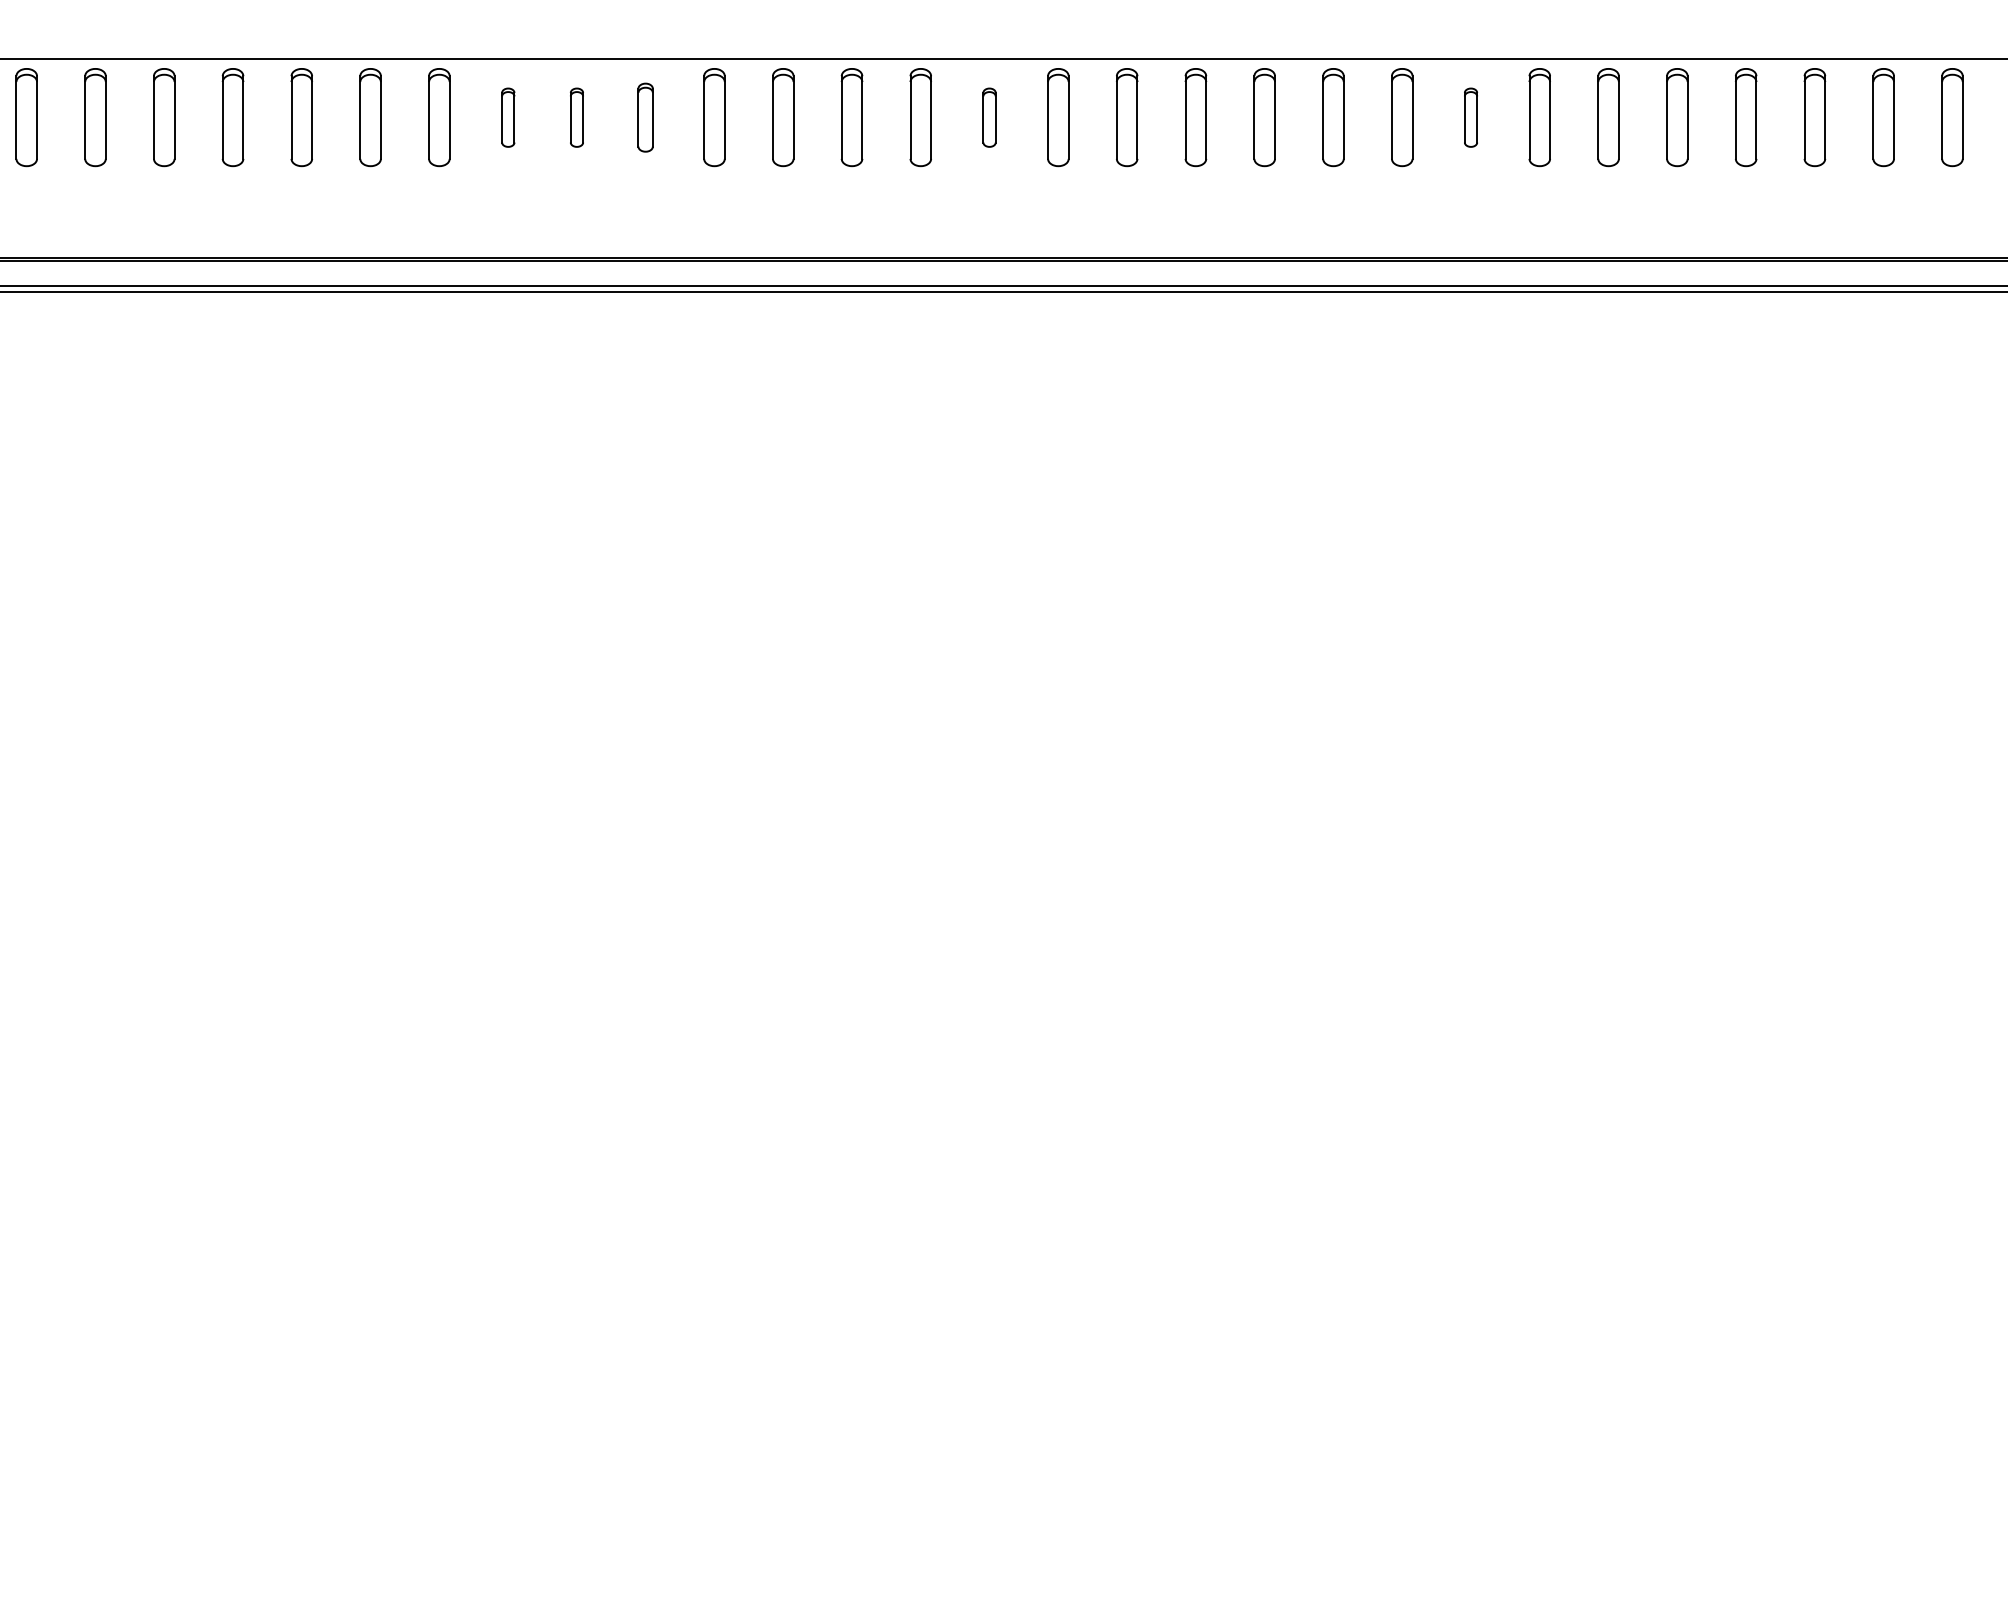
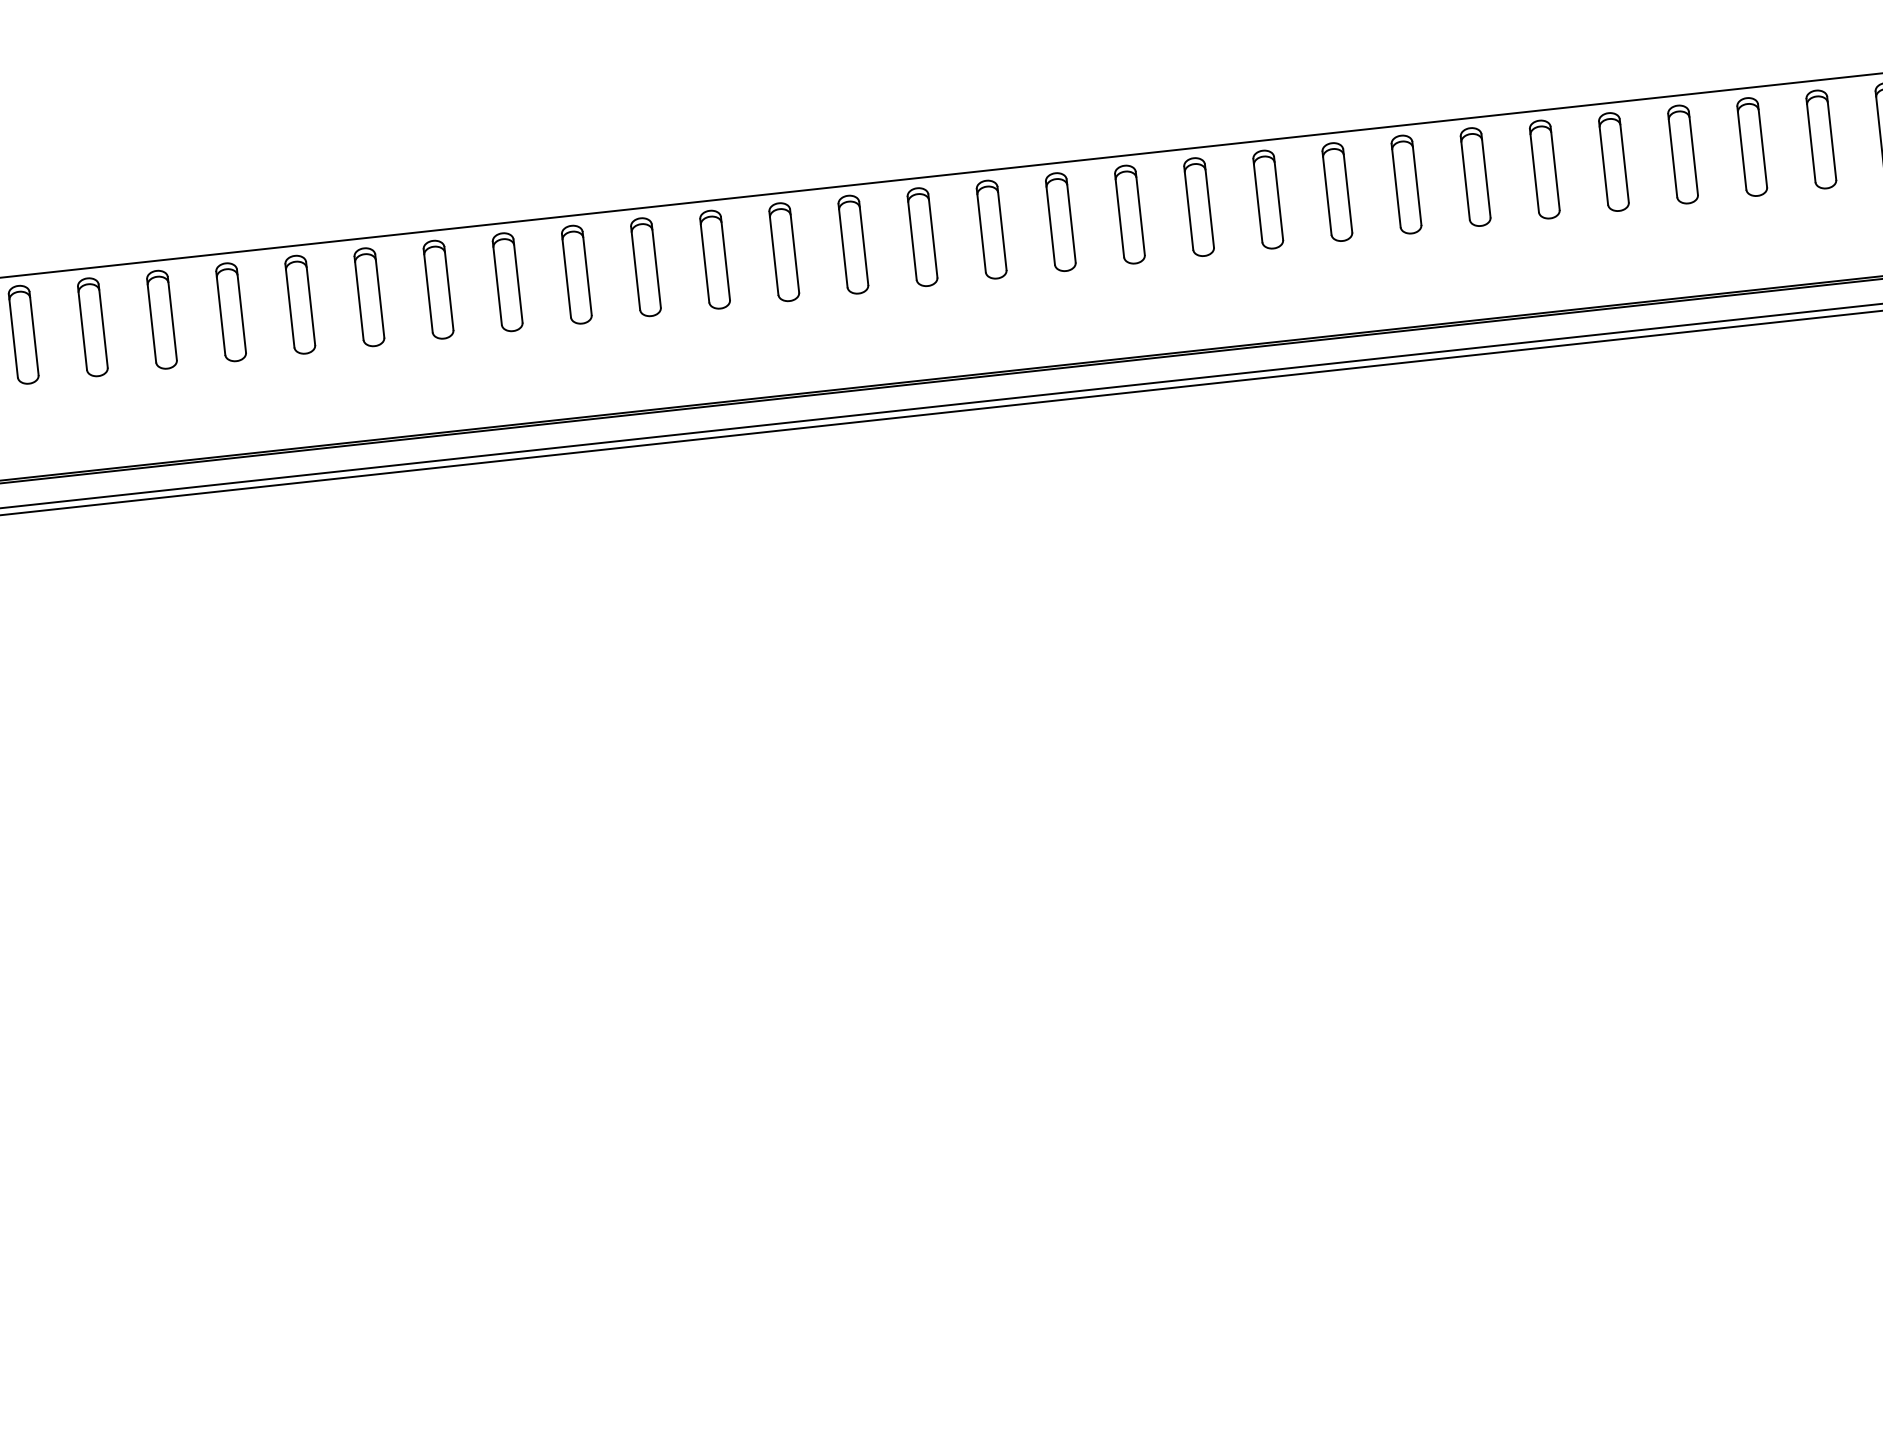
part: (508, 117) -> (300, 304), size x1.67
part: (576, 117) -> (368, 297), size x1.67
part: (645, 117) -> (438, 289), size x1.43
part: (989, 117) -> (784, 252), size x1.67
part: (1470, 117) -> (1267, 199), size x1.67

